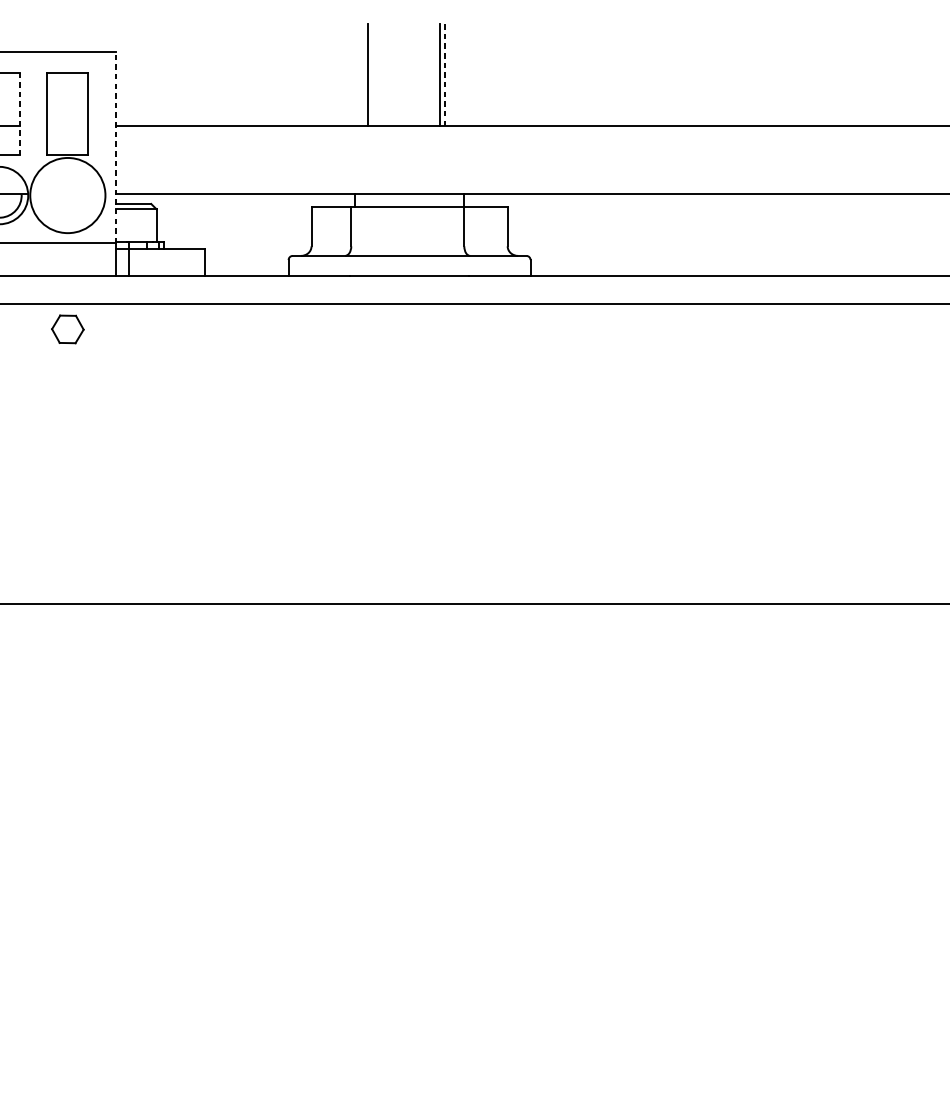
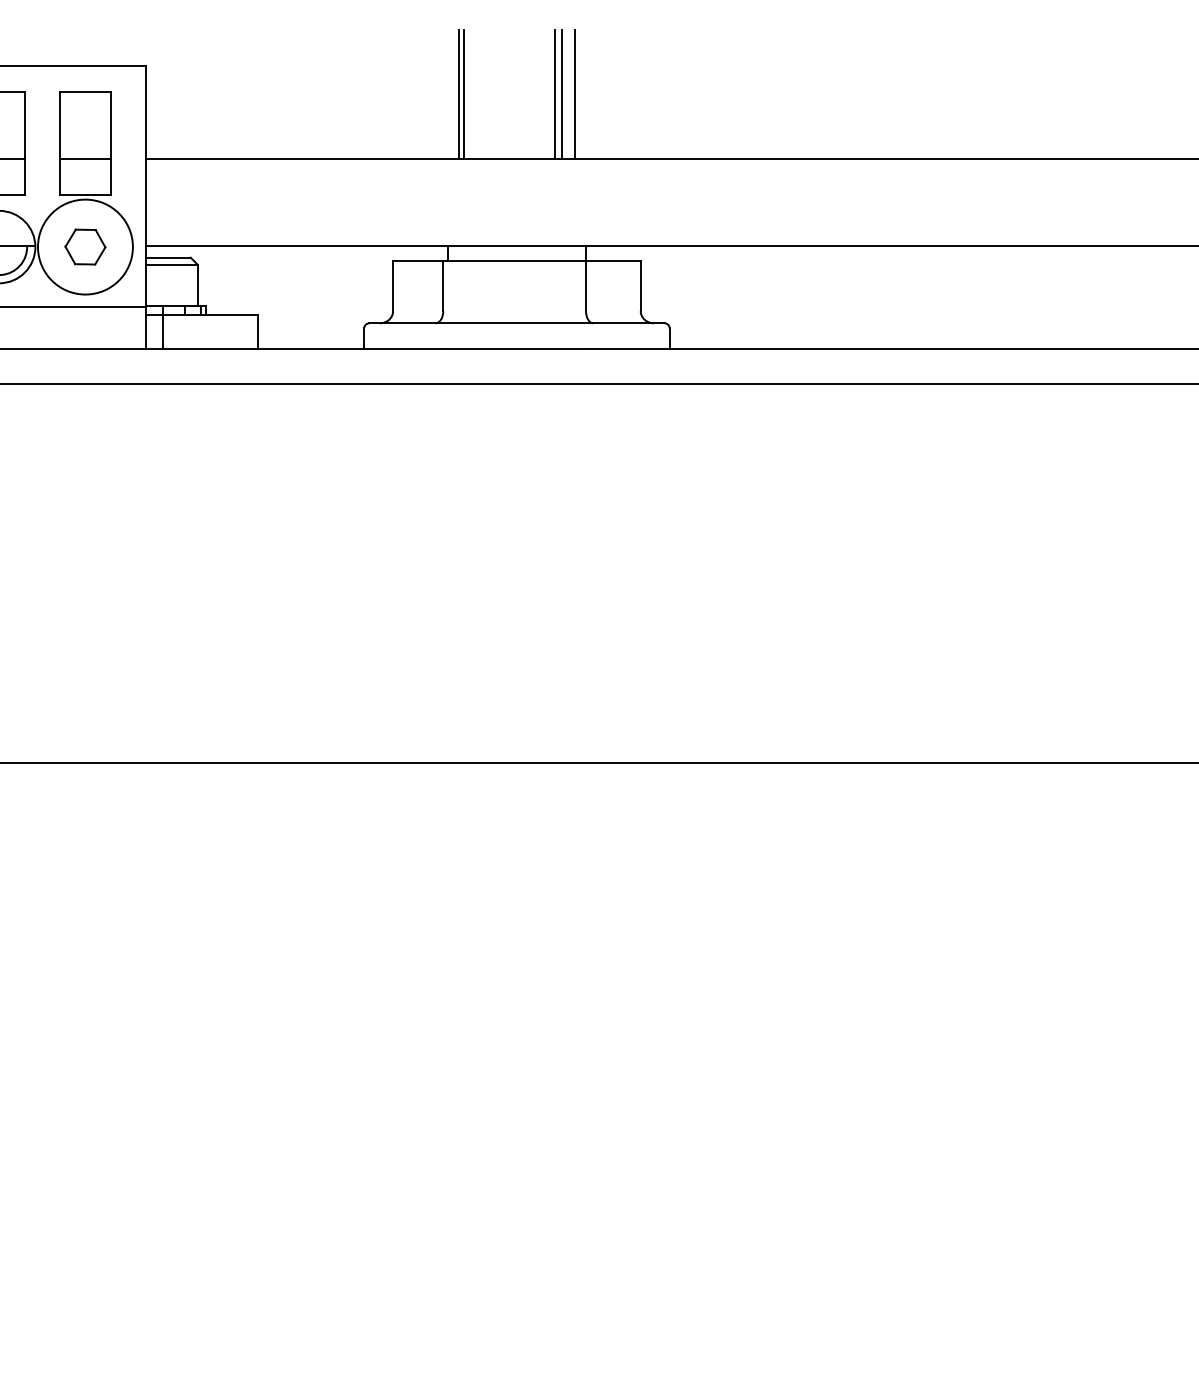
line: (364, 74) -> (459, 94), added
line: (444, 74) -> (561, 94), dashed -> solid
line: (455, 74) -> (574, 94), added
line: (20, 113) -> (25, 143), dashed -> solid
line: (67, 126) -> (85, 159), added
line: (115, 147) -> (145, 186), dashed -> solid
part: (67, 328) -> (85, 246), moved

